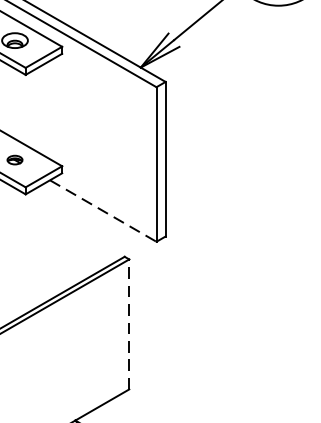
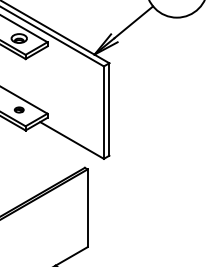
line: (103, 211) -> (72, 140), dashed -> solid
line: (129, 324) -> (87, 208), dashed -> solid

